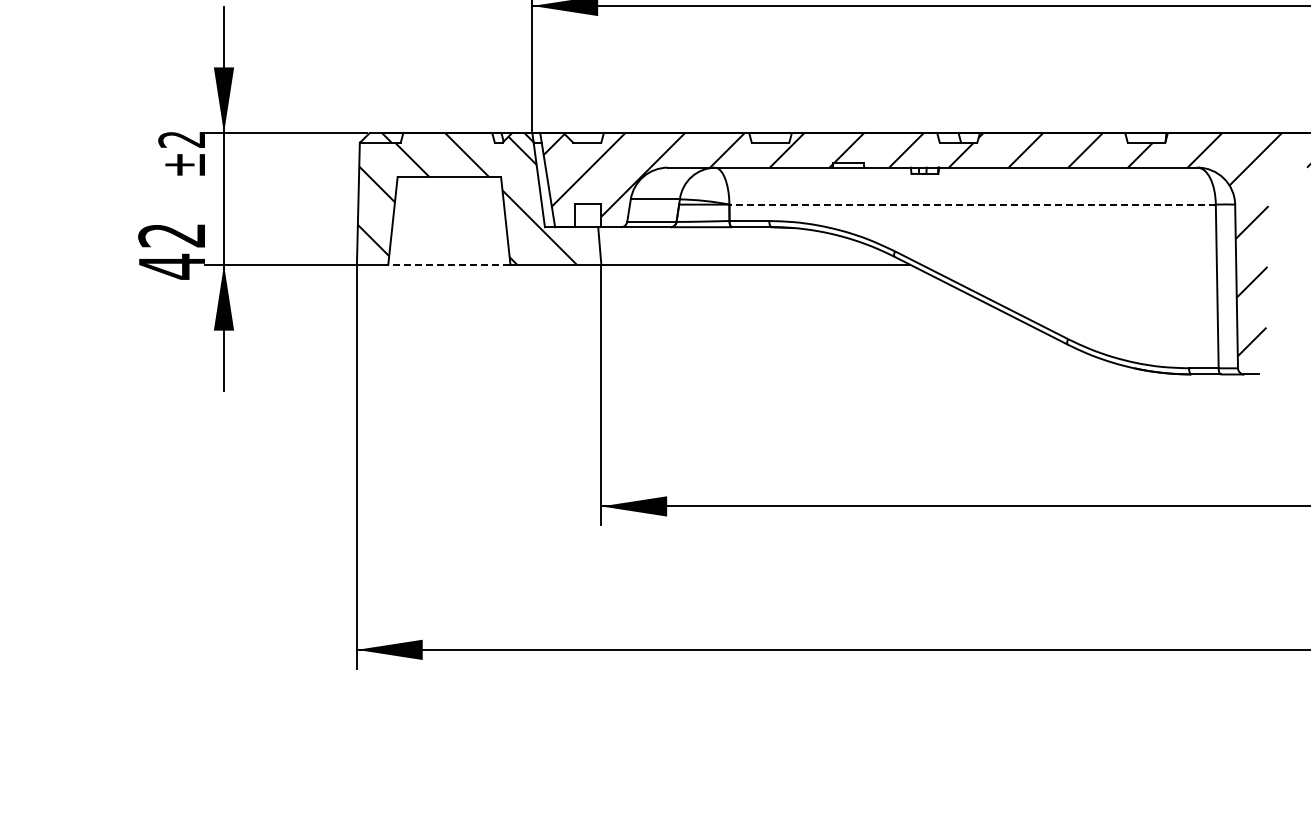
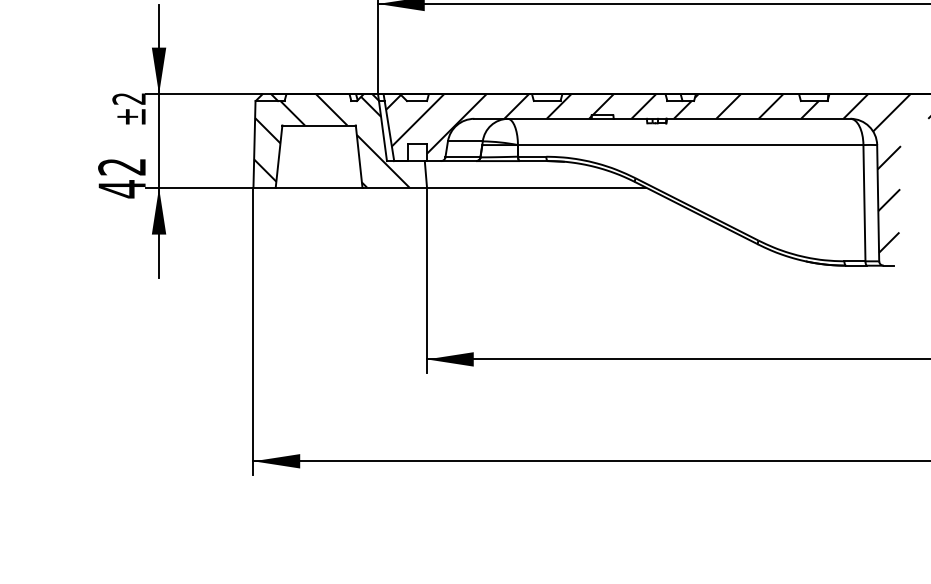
line: (972, 204) -> (690, 144), dashed -> solid
line: (448, 264) -> (318, 187), dashed -> solid

